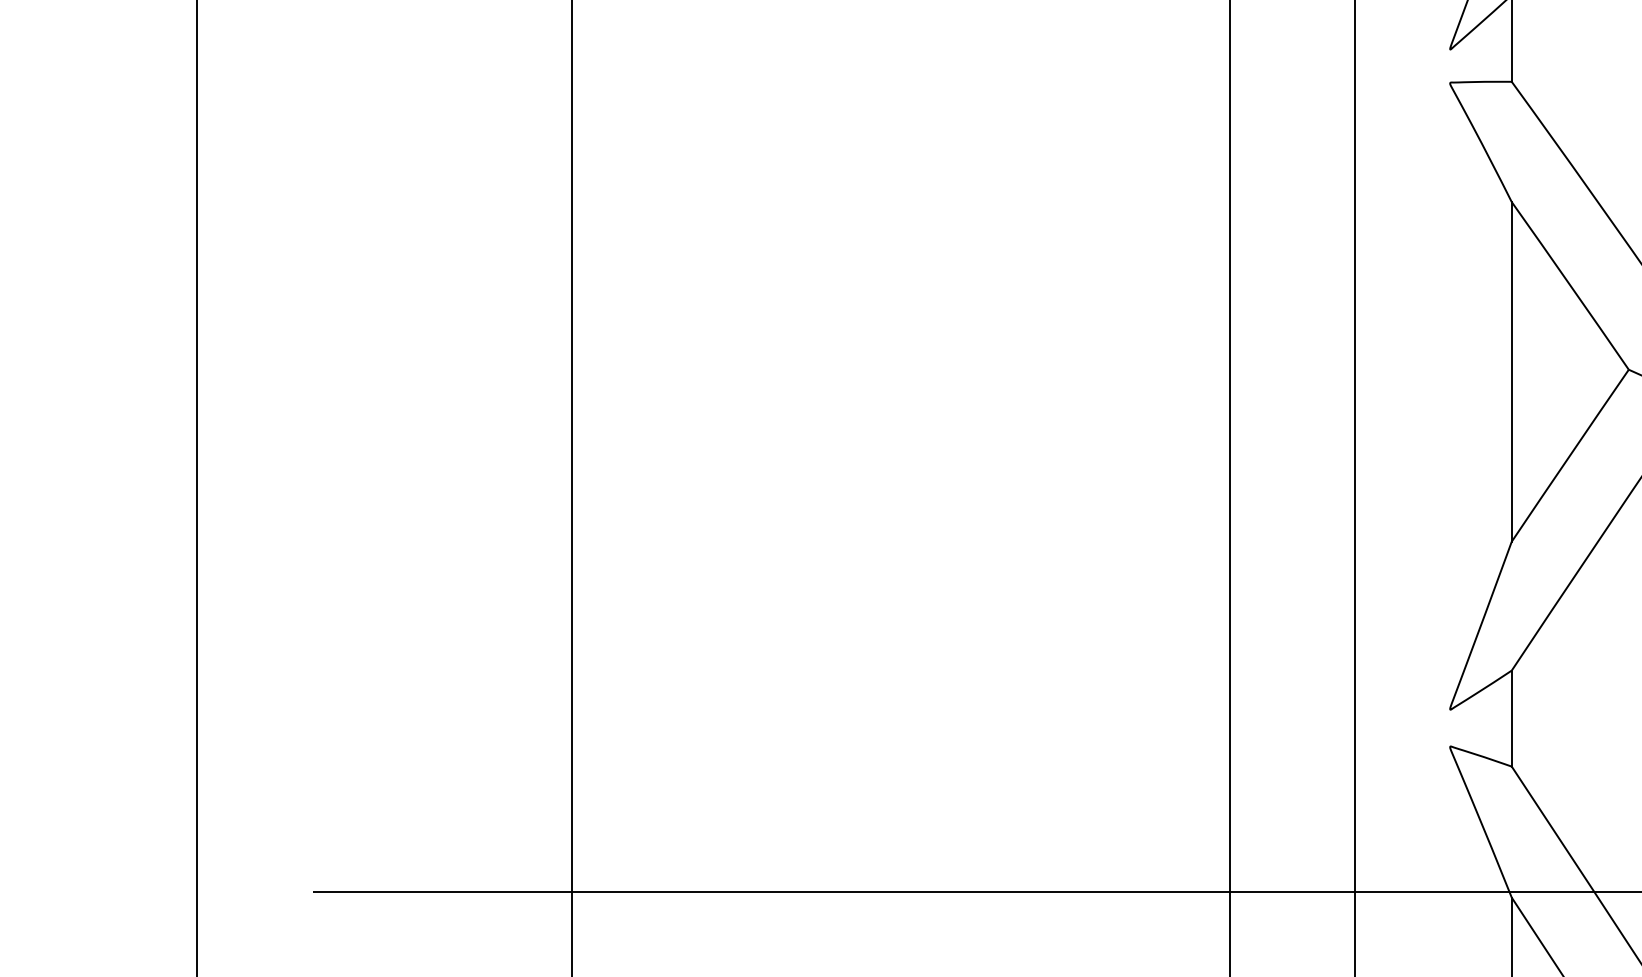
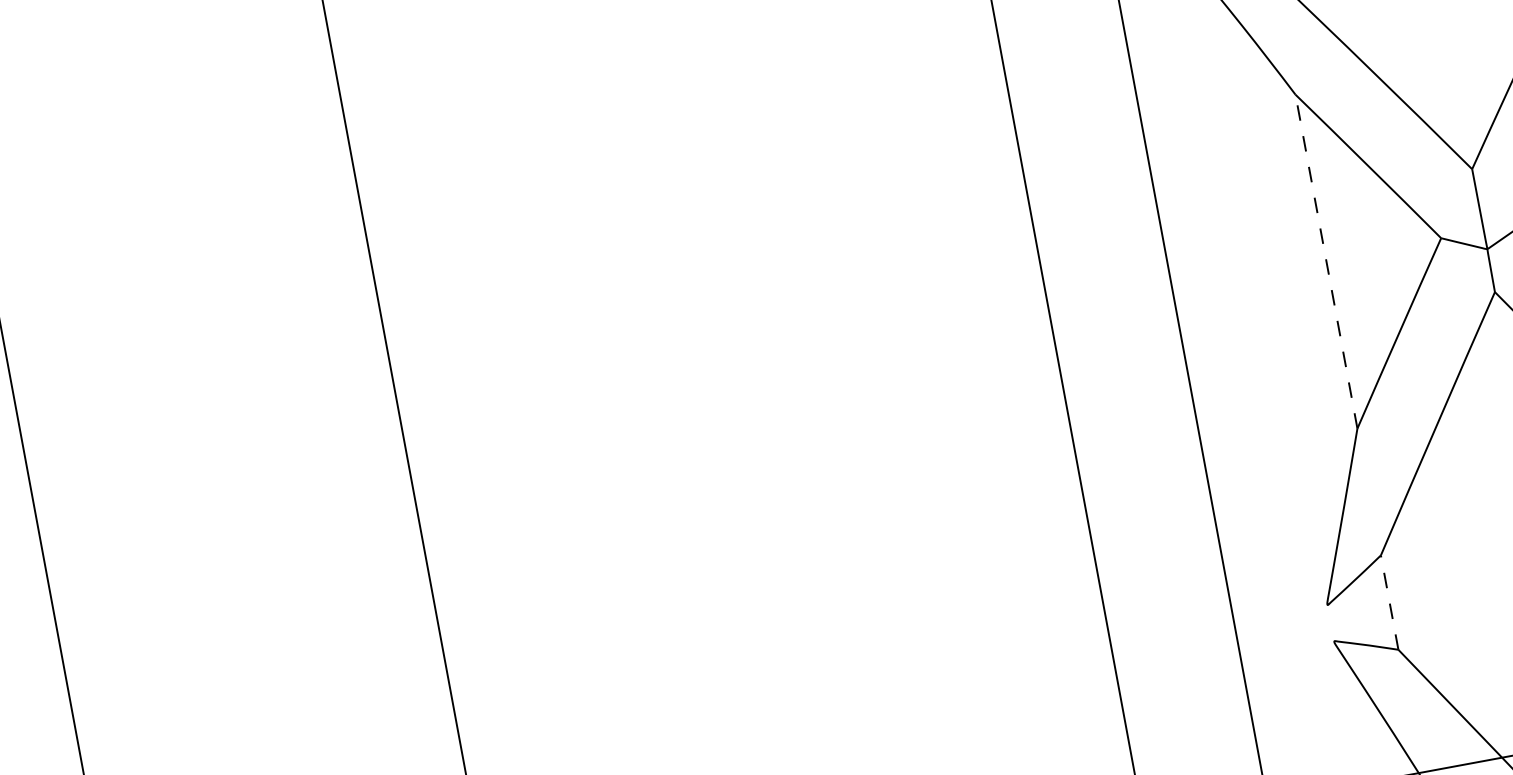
line: (1511, 371) -> (1326, 261), solid -> dashed
line: (1511, 718) -> (1389, 602), solid -> dashed

